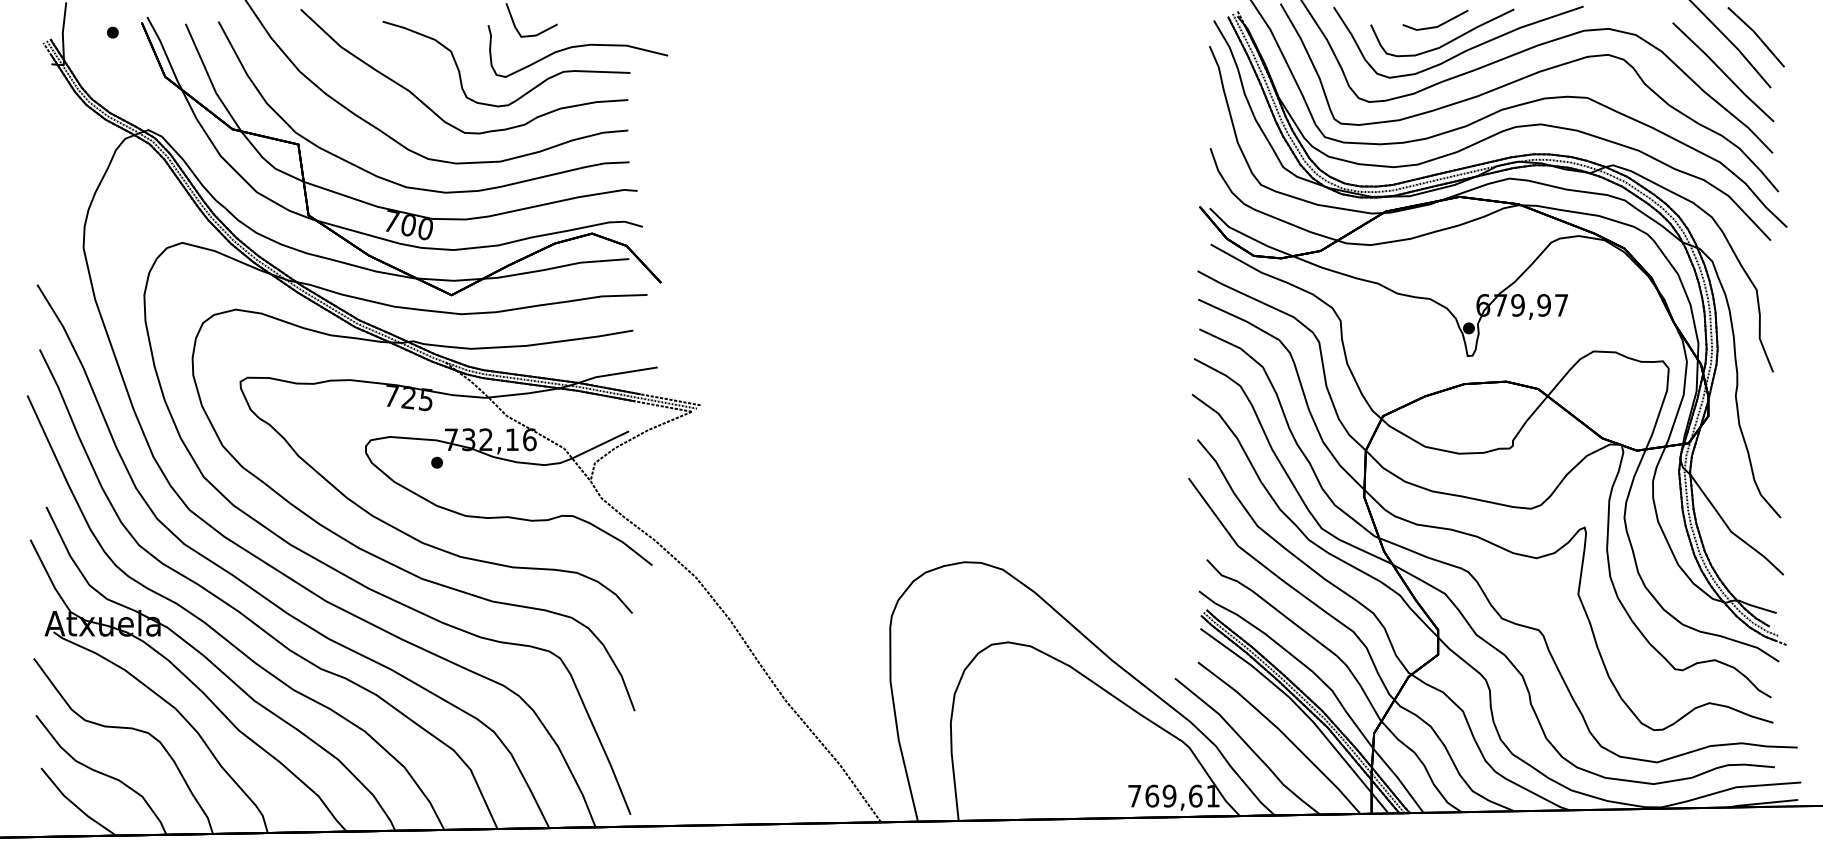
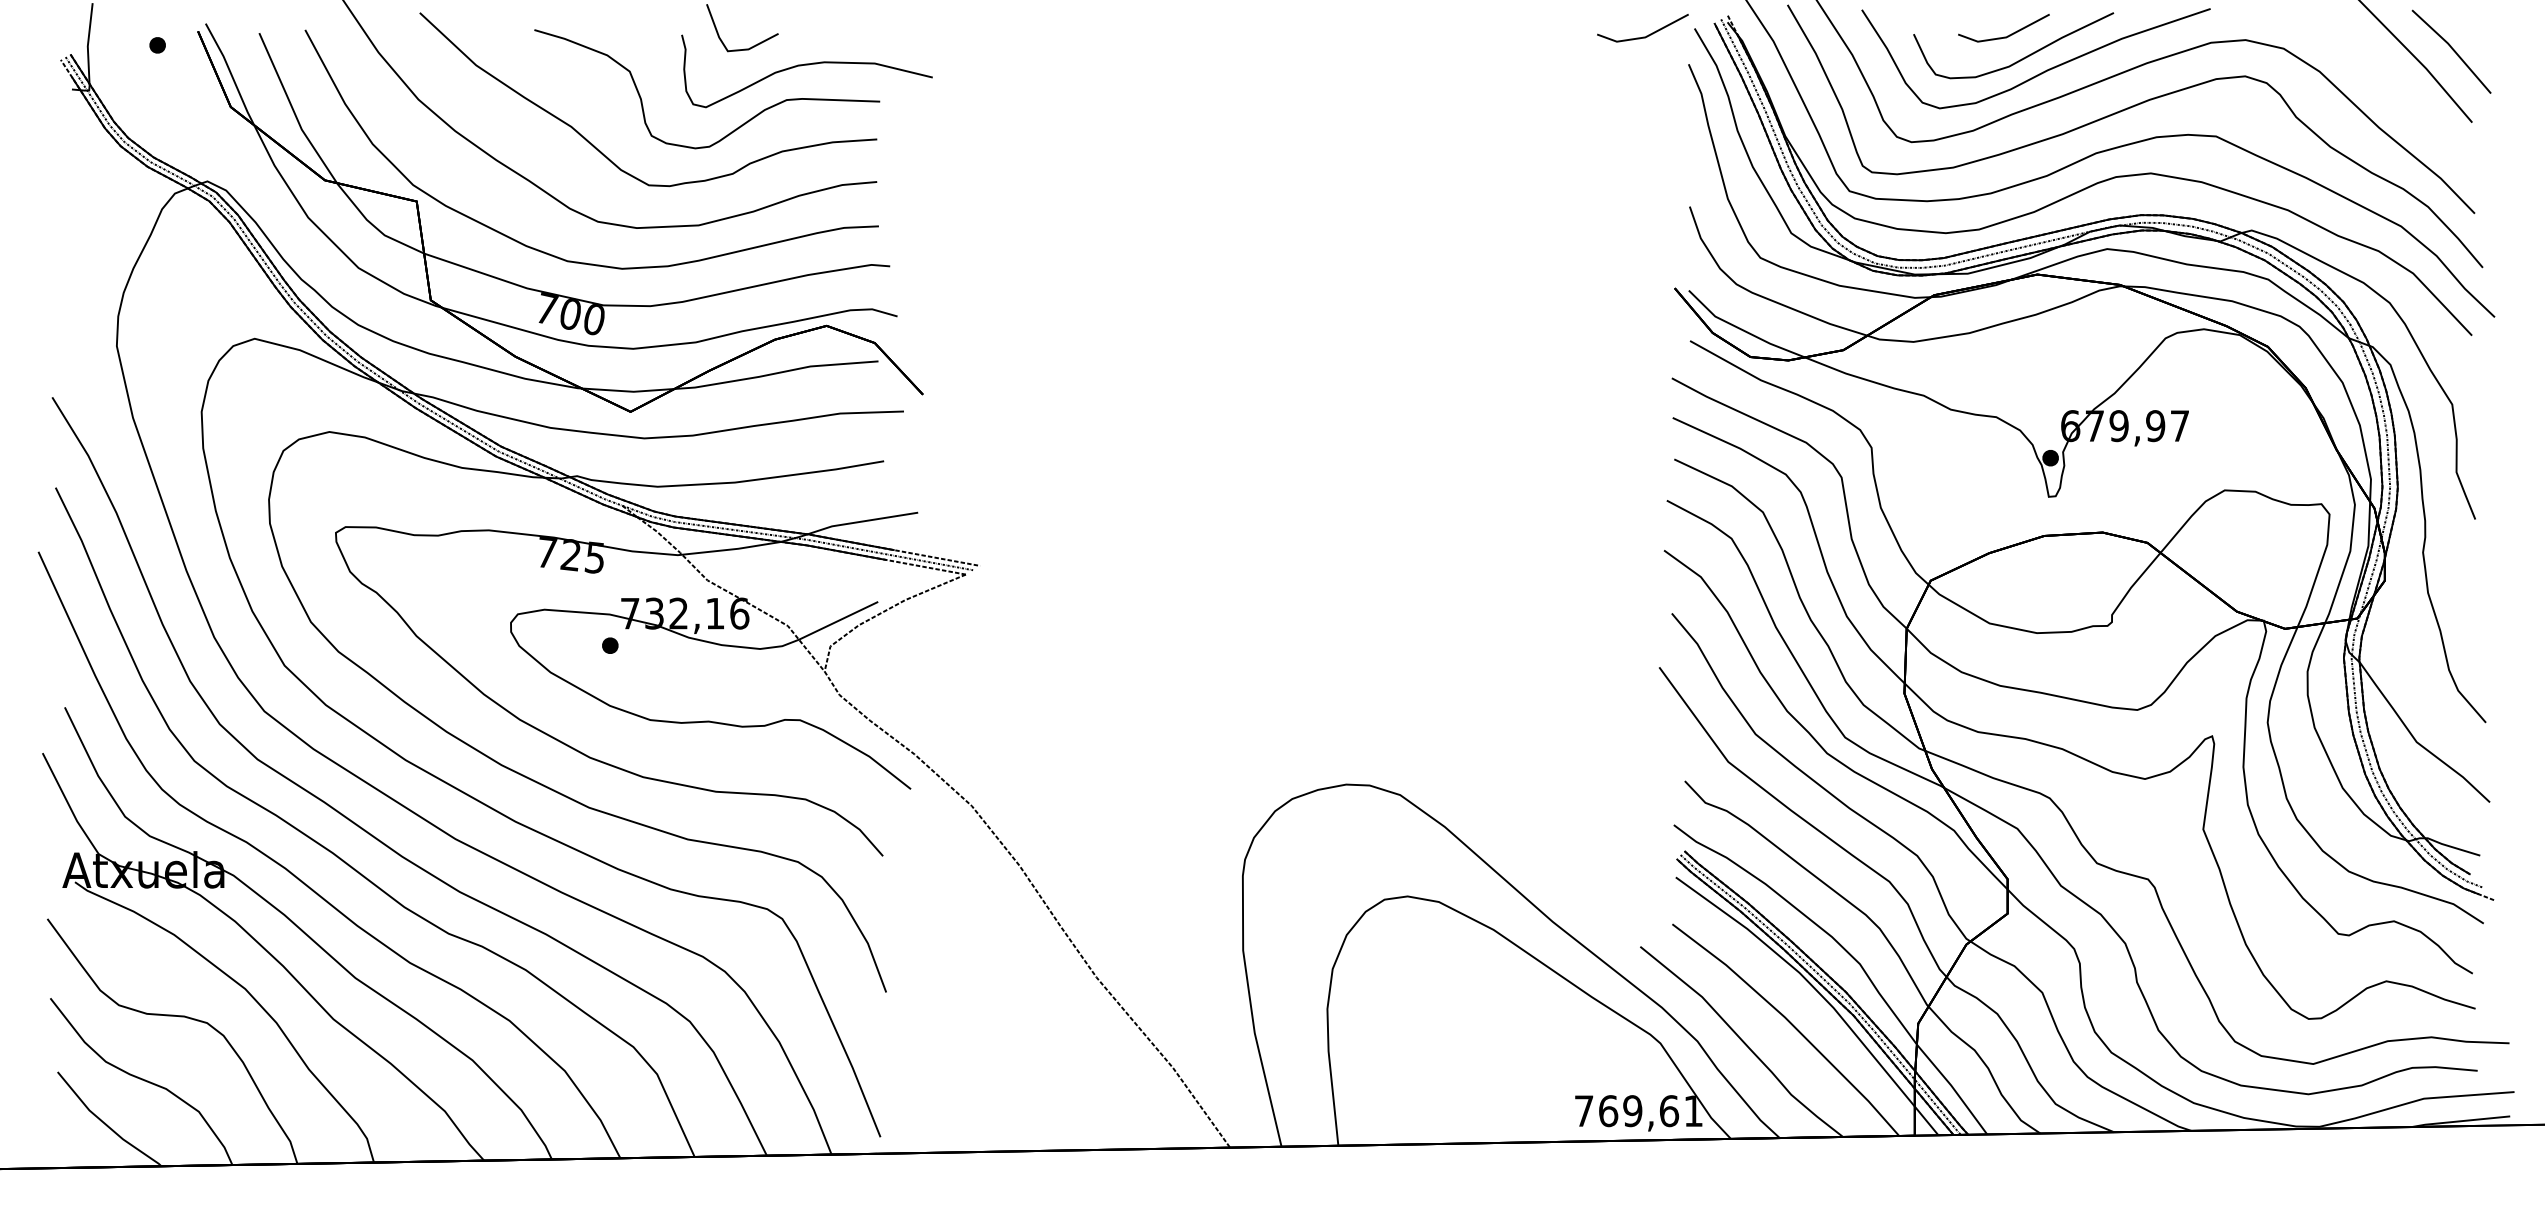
line: (1176, 26) -> (1642, 36), added
line: (1723, 72) -> (2405, 100), removed

